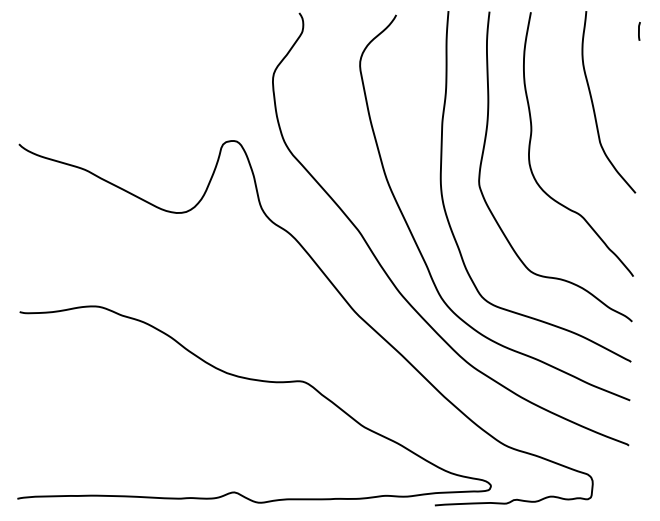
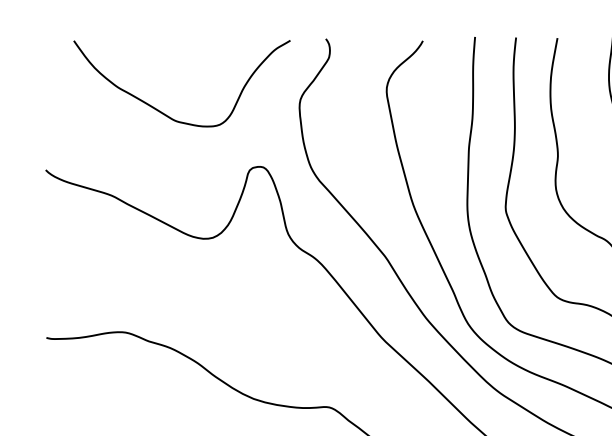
curve: (136, 86) -> (163, 112), added

